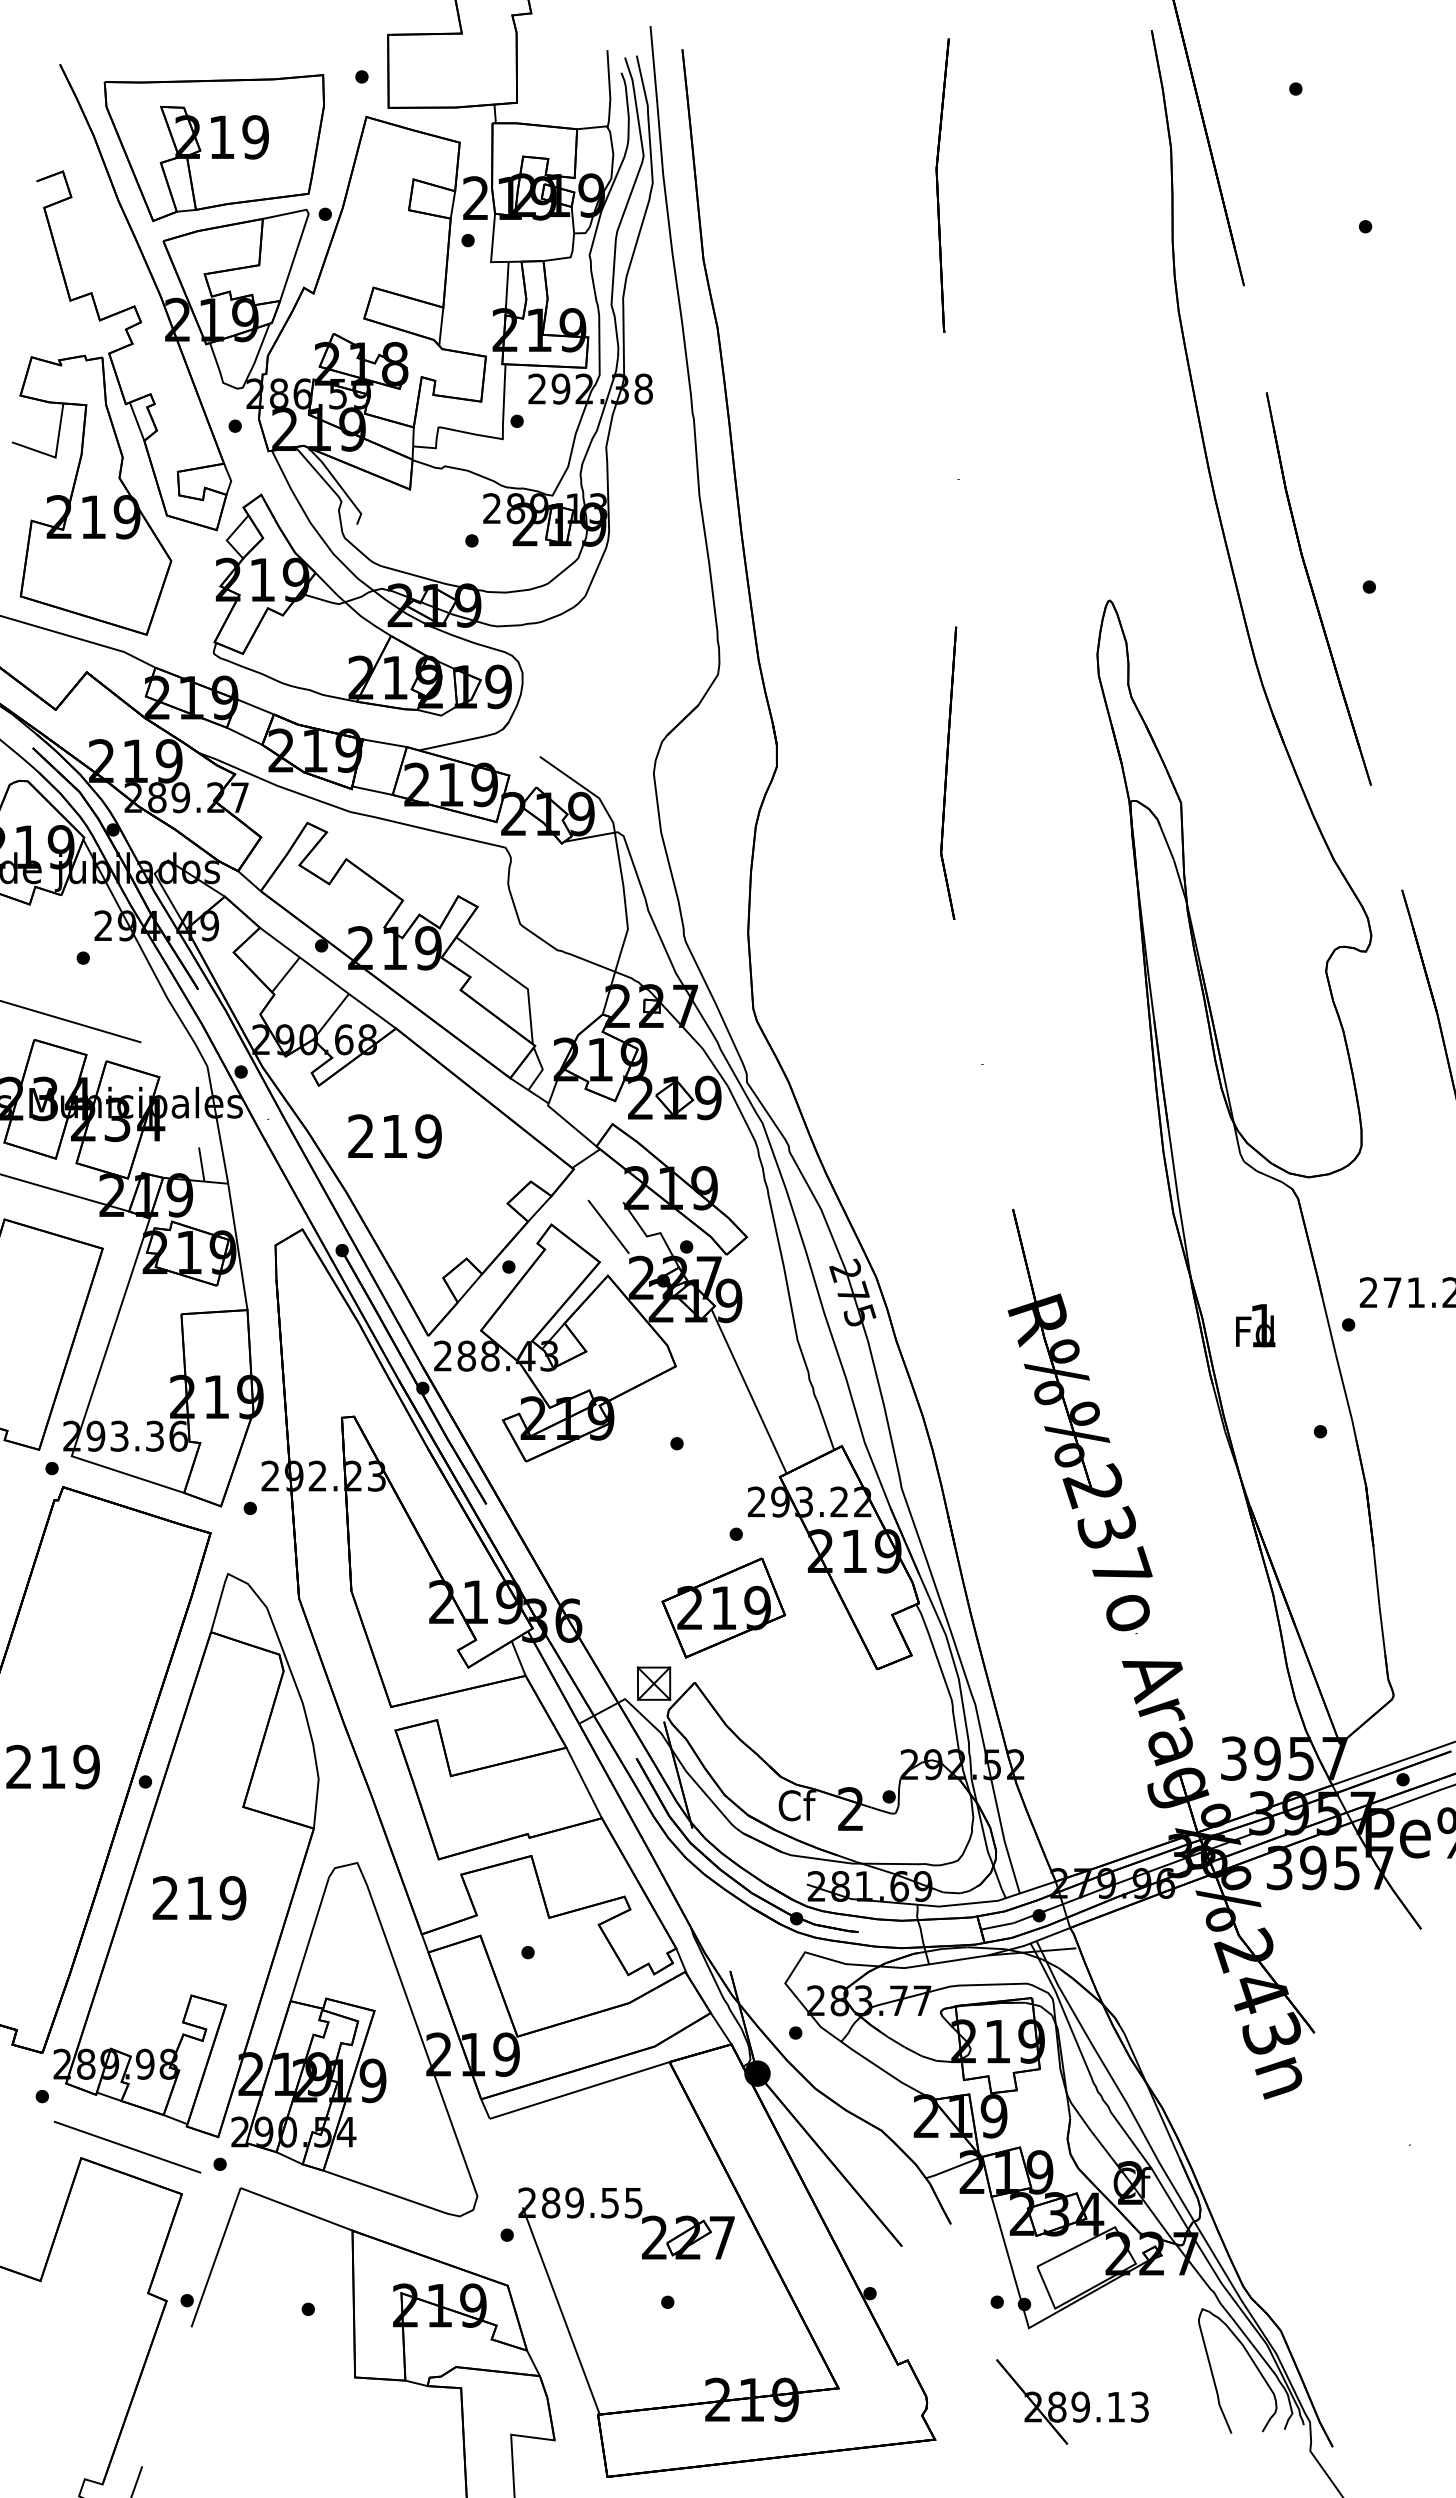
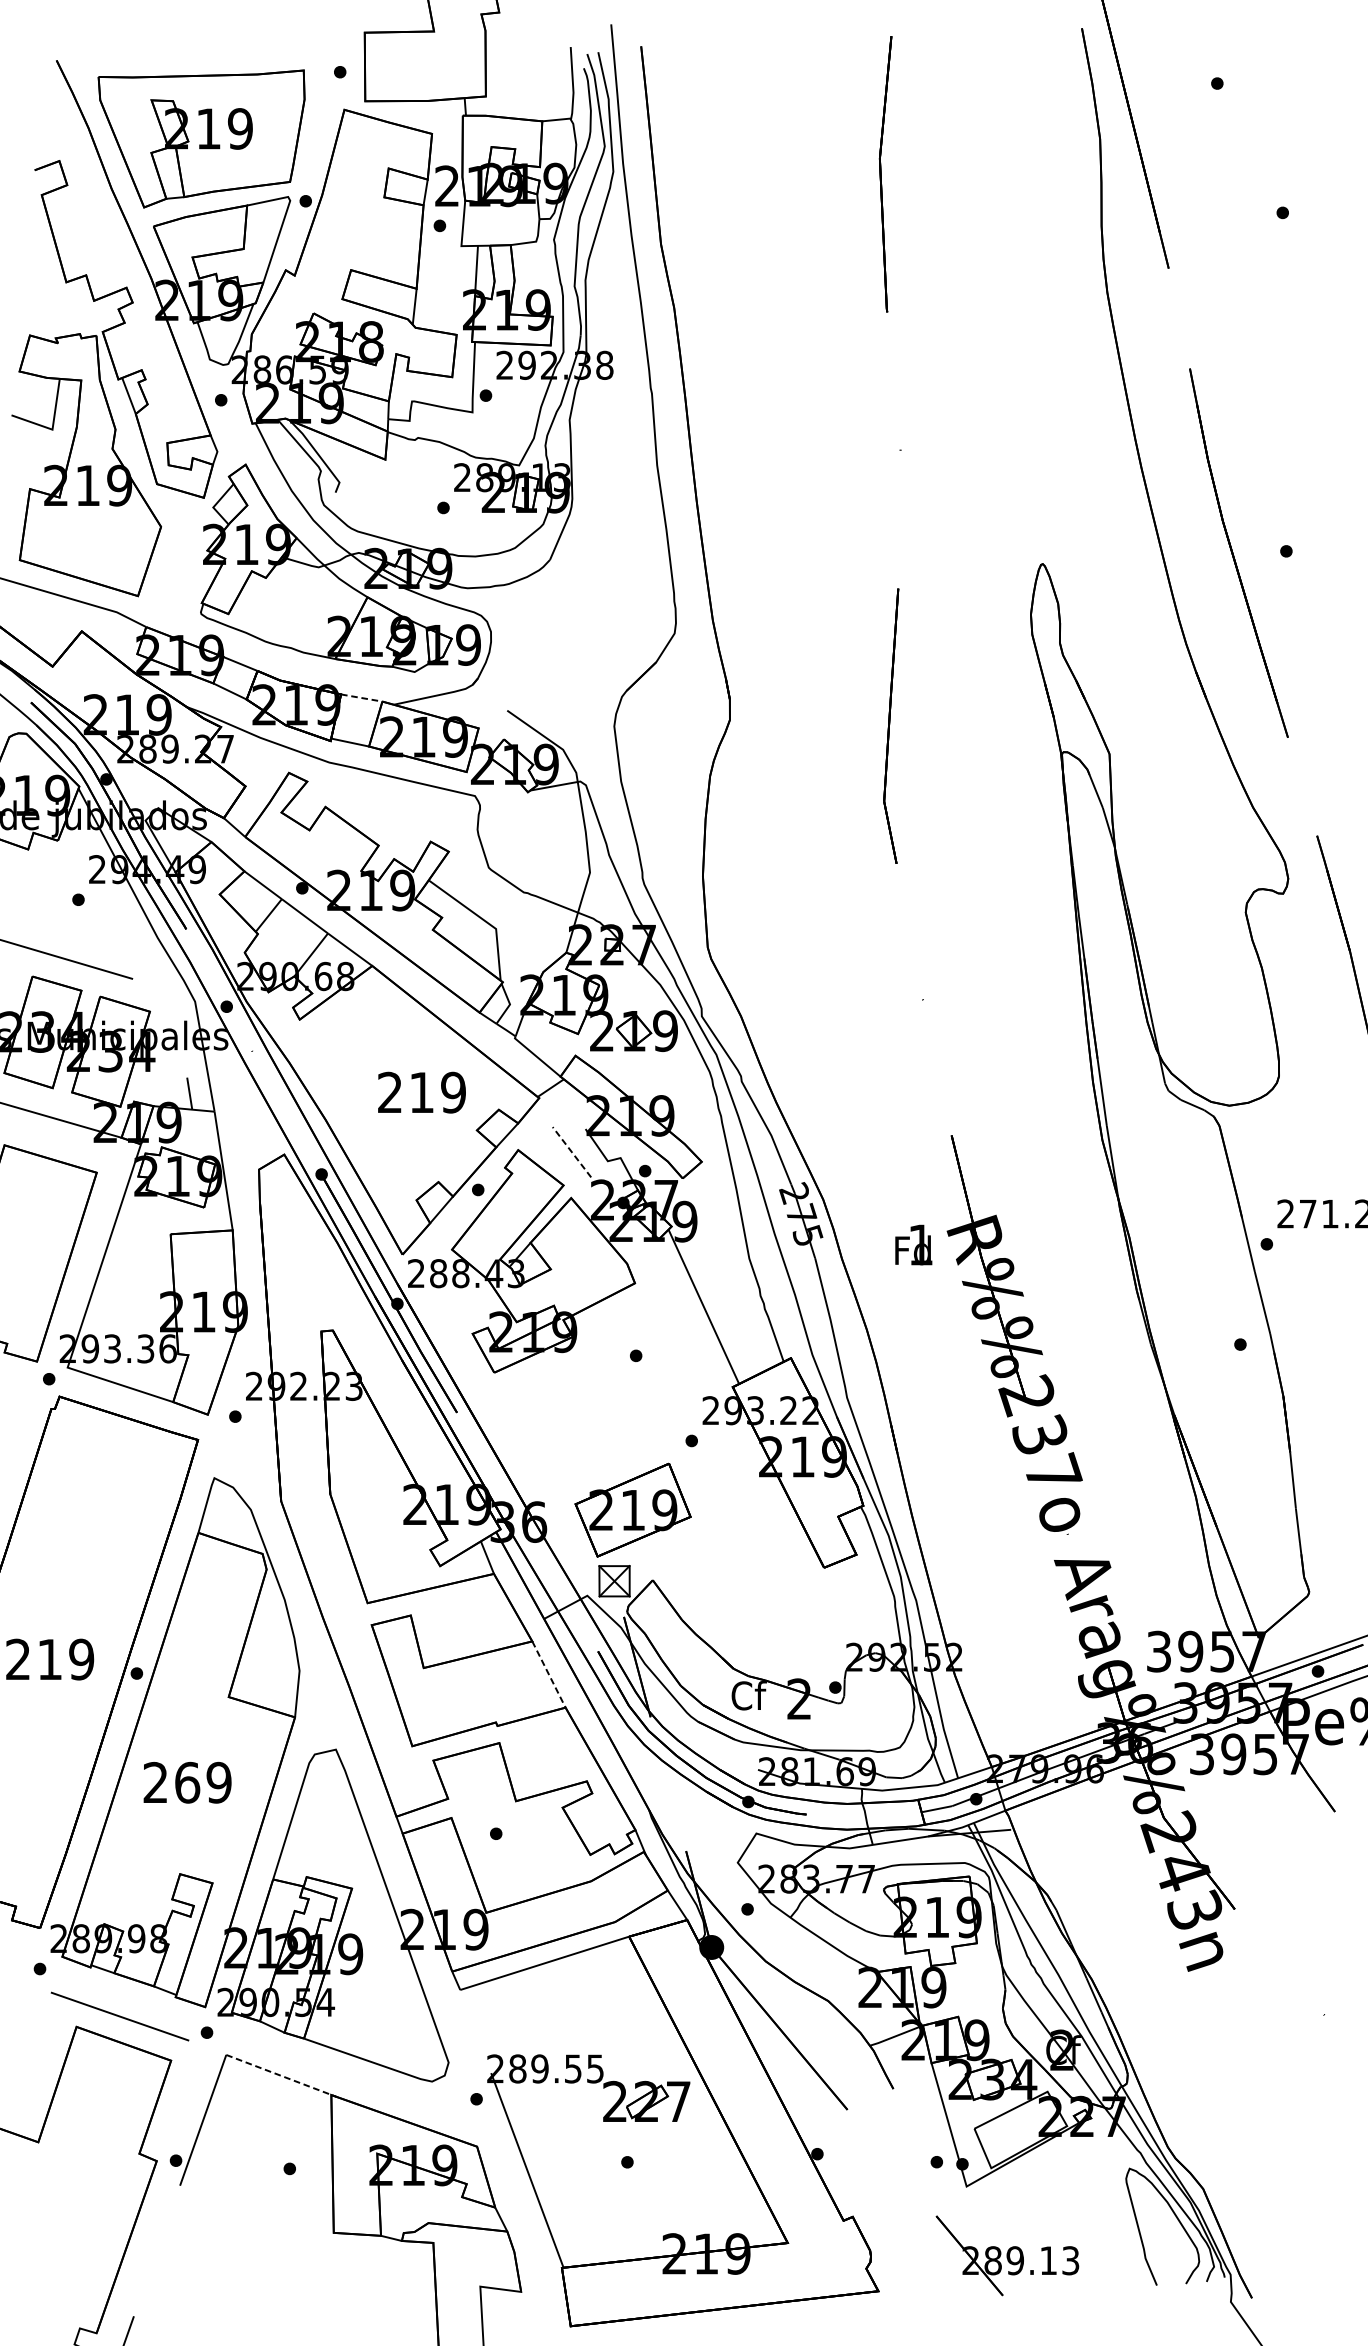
line: (385, 743) -> (362, 698), solid -> dashed
text: (394, 1136) -> (421, 1092), moved
line: (608, 1226) -> (571, 1151), solid -> dashed
text: (1255, 1325) -> (913, 1244), moved
part: (723, 1607) -> (632, 1509), moved
line: (584, 1783) -> (549, 1675), solid -> dashed
text: (199, 1898) -> (187, 1783), 219 -> 269
line: (299, 2210) -> (281, 2076), solid -> dashed

